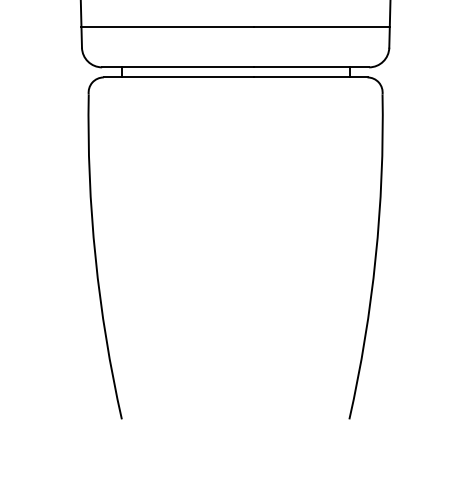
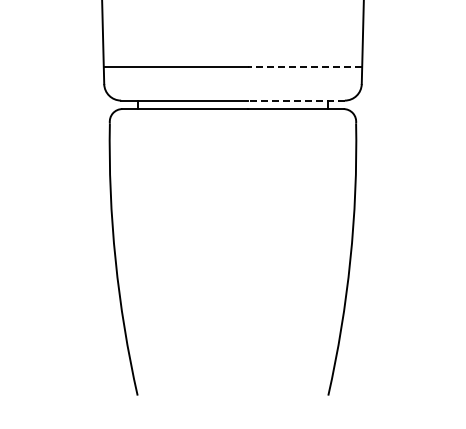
line: (320, 26) -> (304, 66), solid -> dashed
line: (311, 67) -> (296, 100), solid -> dashed

